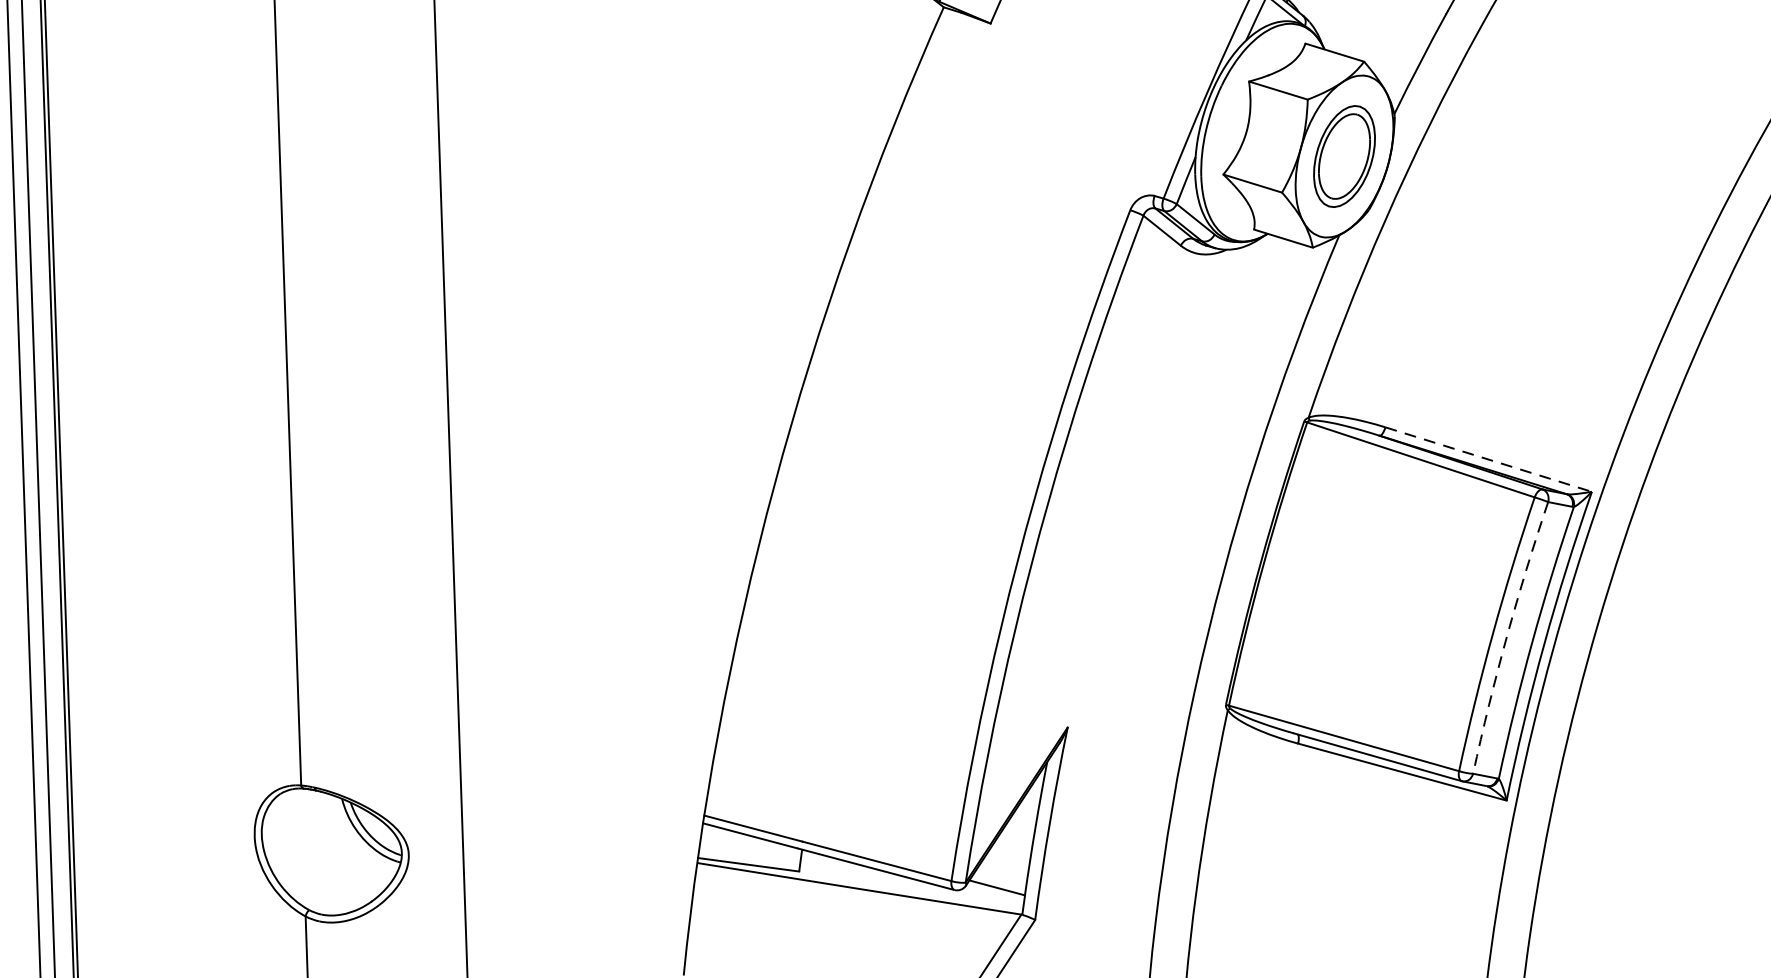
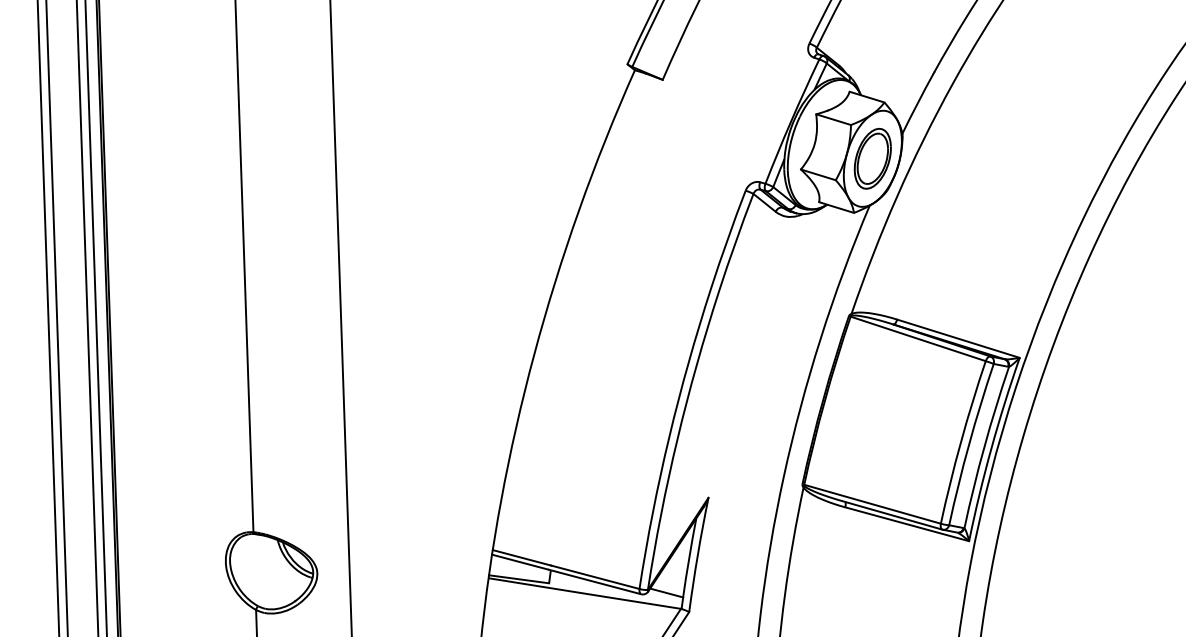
line: (1488, 459) -> (958, 338), dashed -> solid
arc: (1507, 636) -> (969, 443), dashed -> solid

